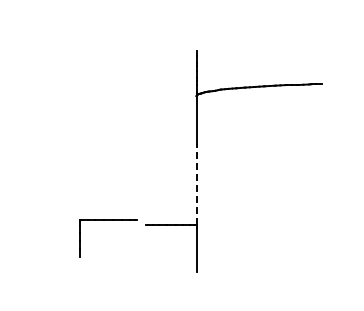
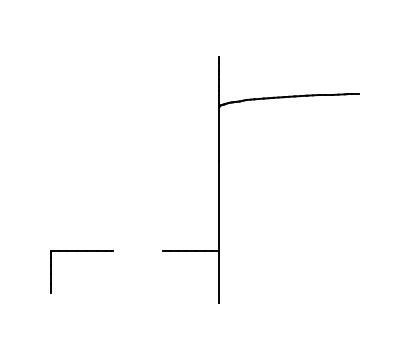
line: (196, 184) -> (219, 205), dashed -> solid
part: (108, 220) -> (82, 251), moved

